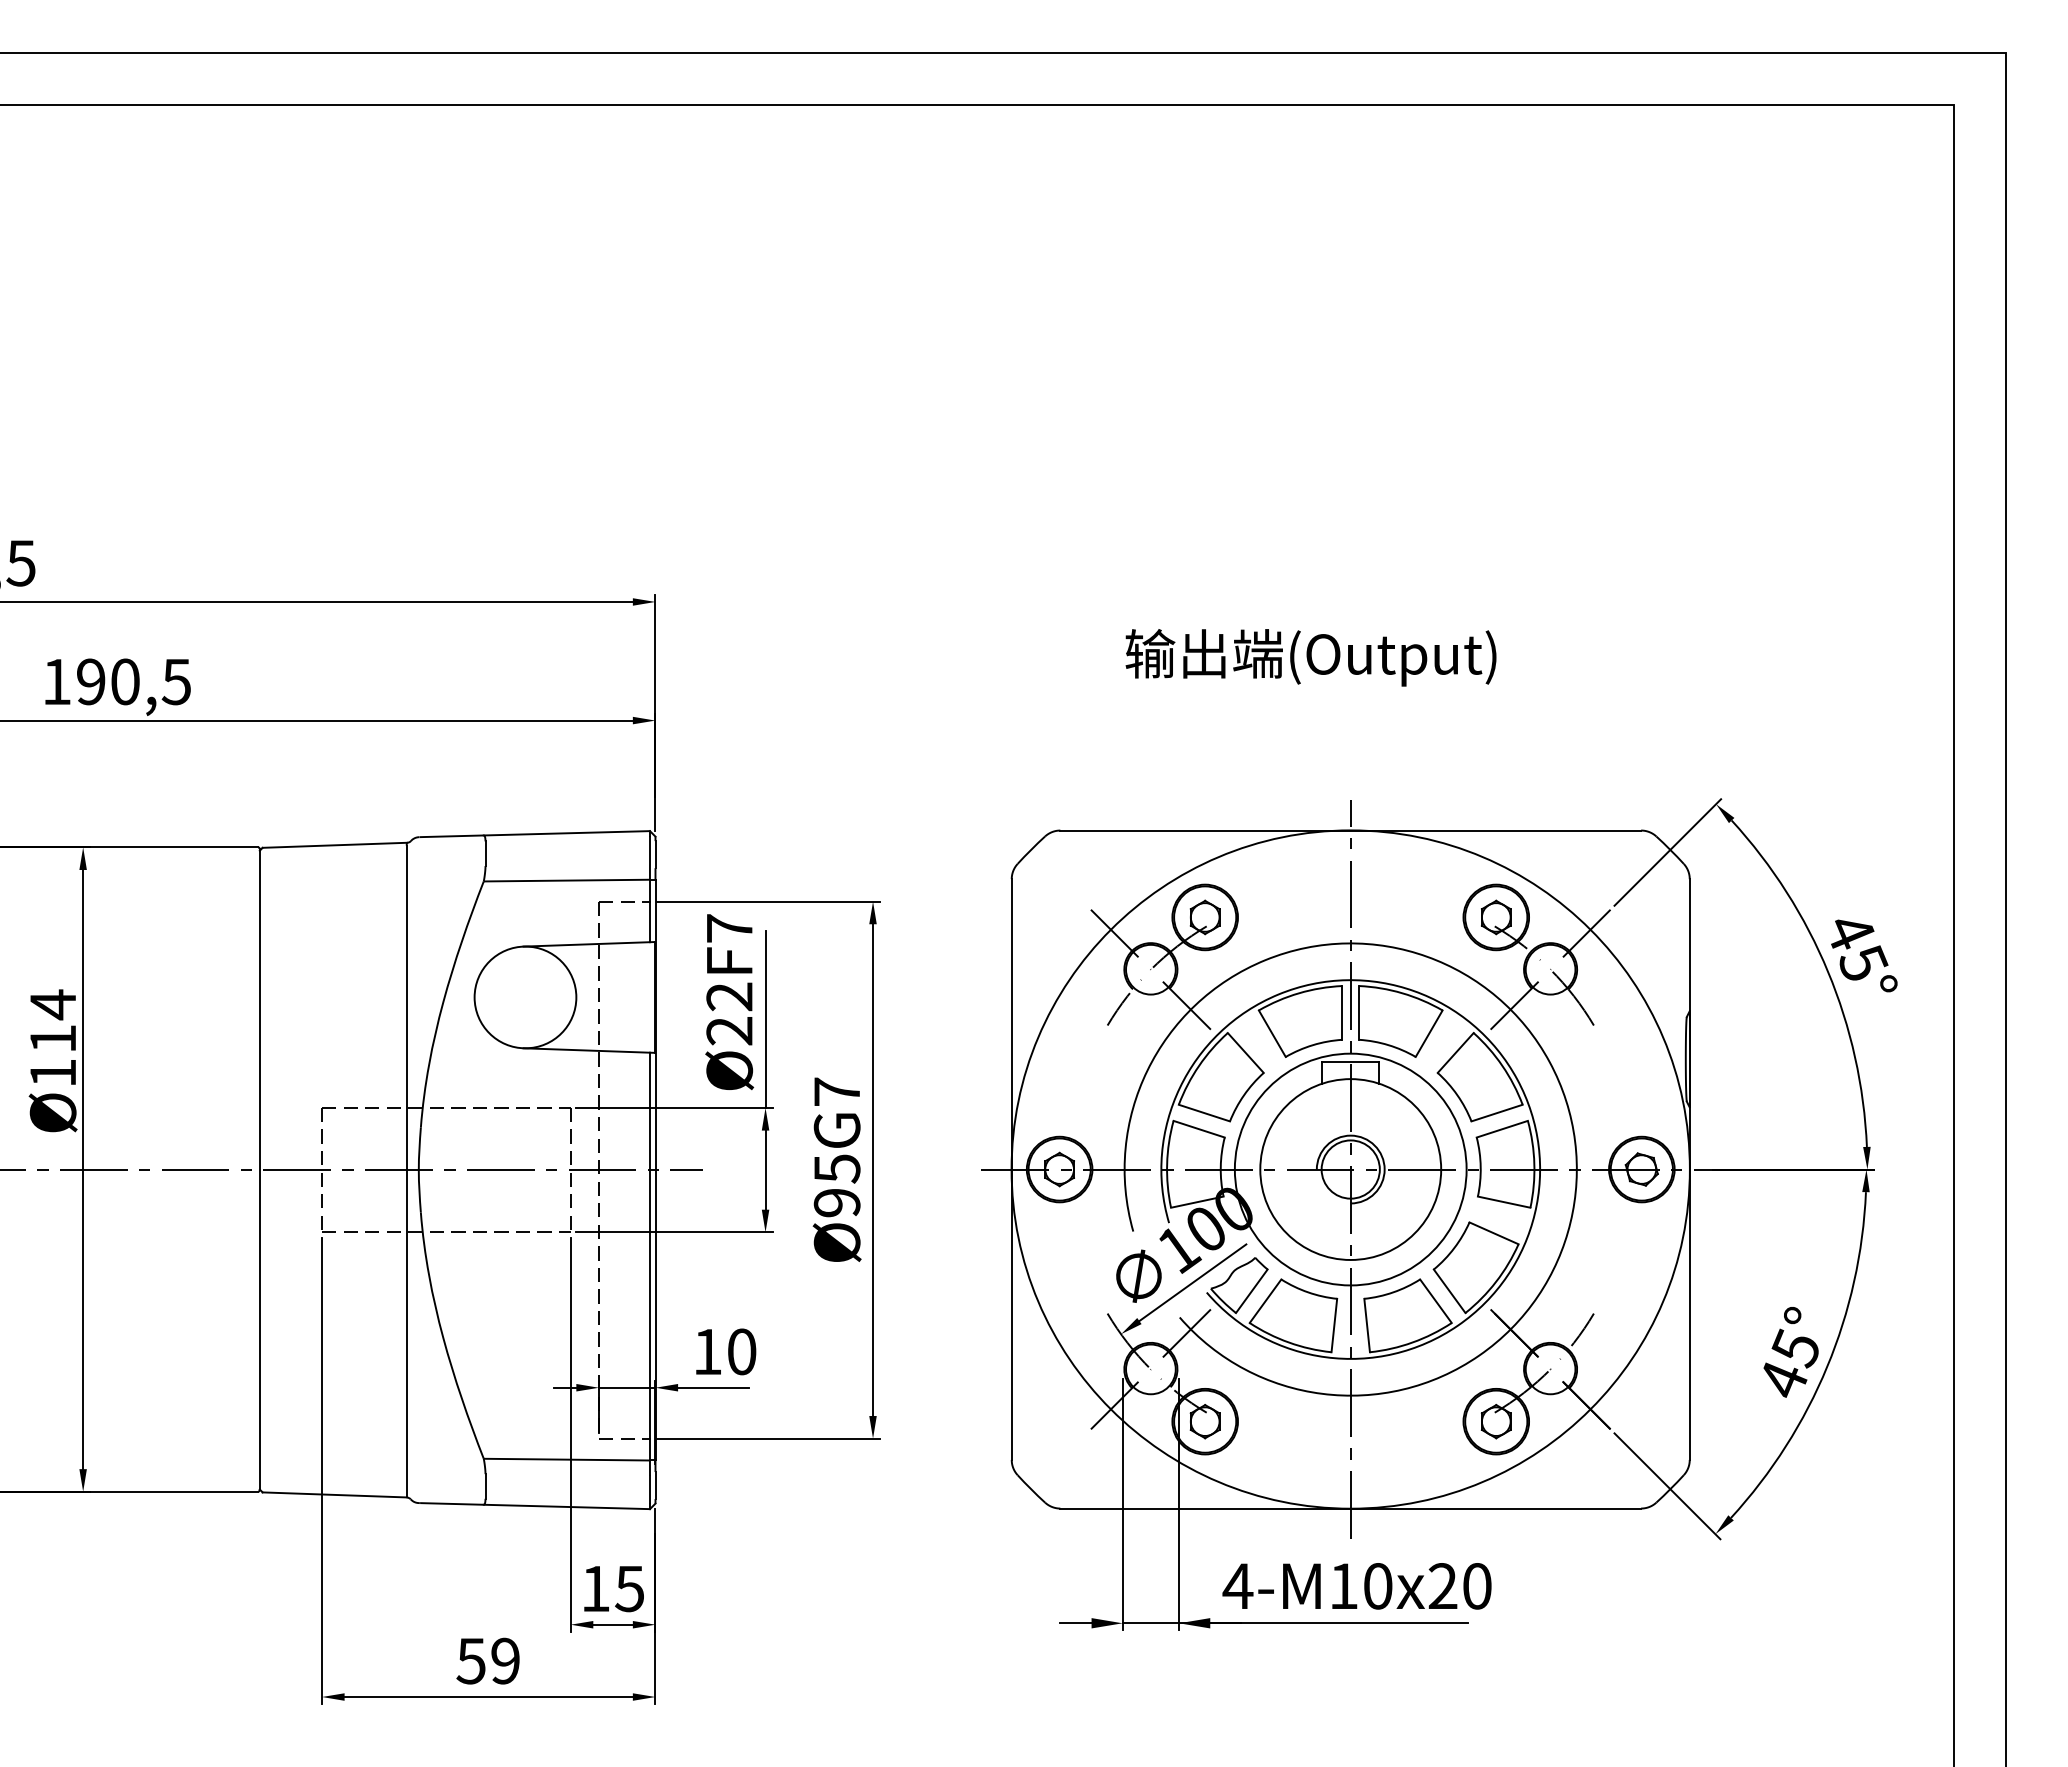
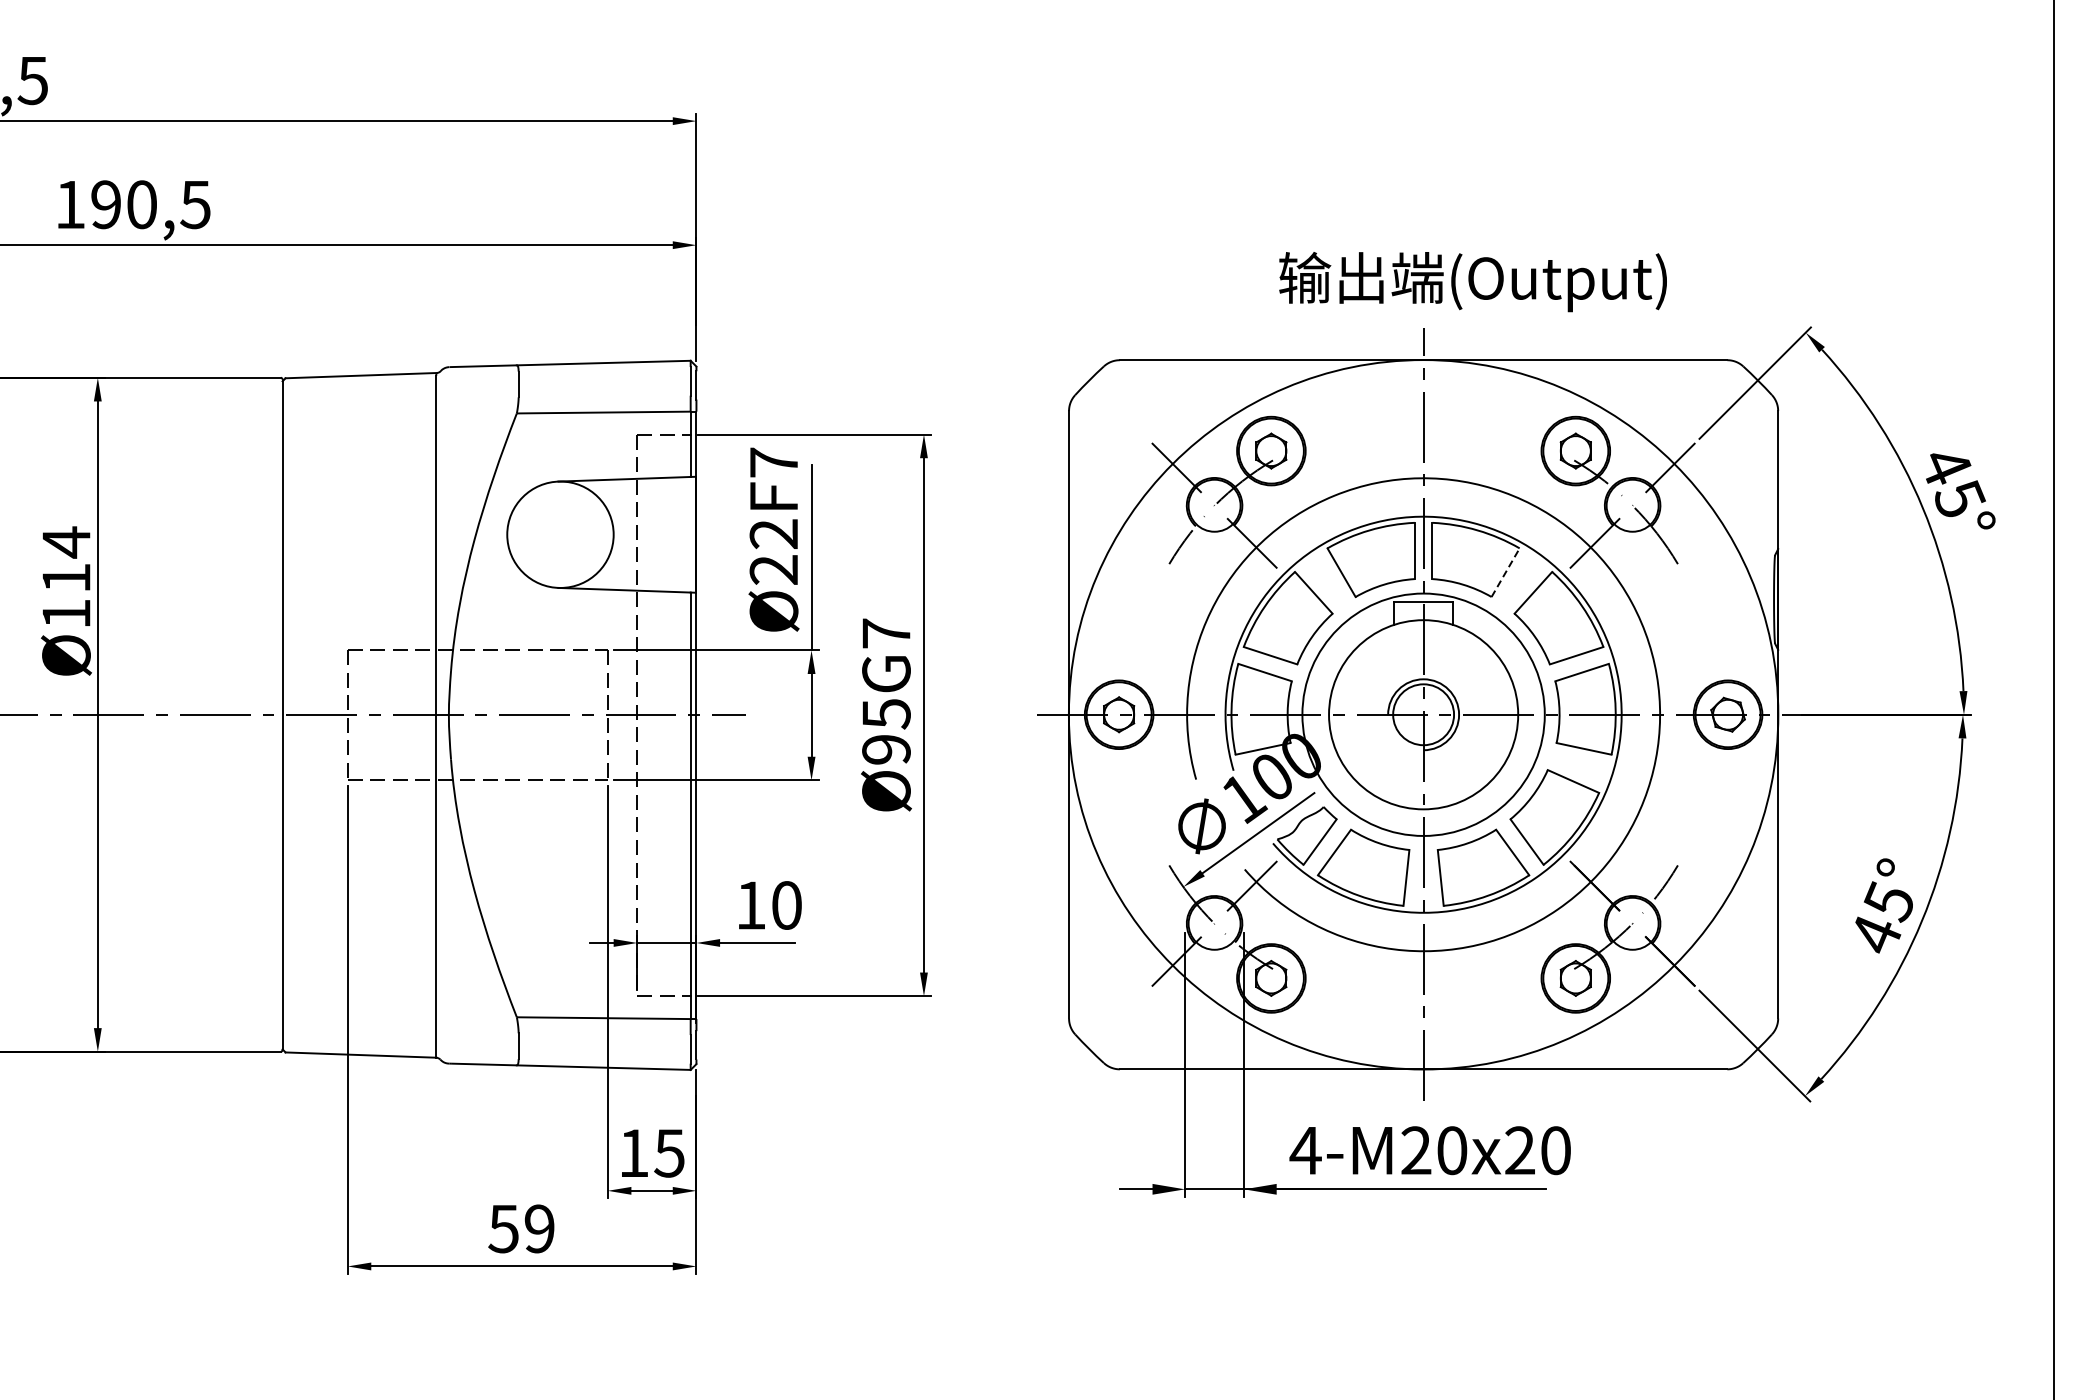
text: (1310, 657) -> (1472, 281), moved
line: (1429, 1033) -> (1505, 572), solid -> dashed
text: (1343, 1585) -> (1416, 1149), 4-M10x20 -> 4-M20x20

